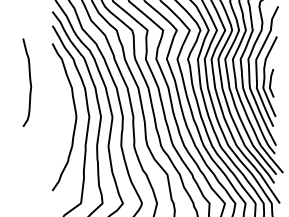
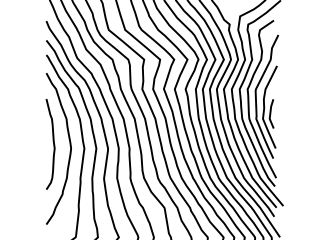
curve: (30, 82) -> (53, 144), moved

